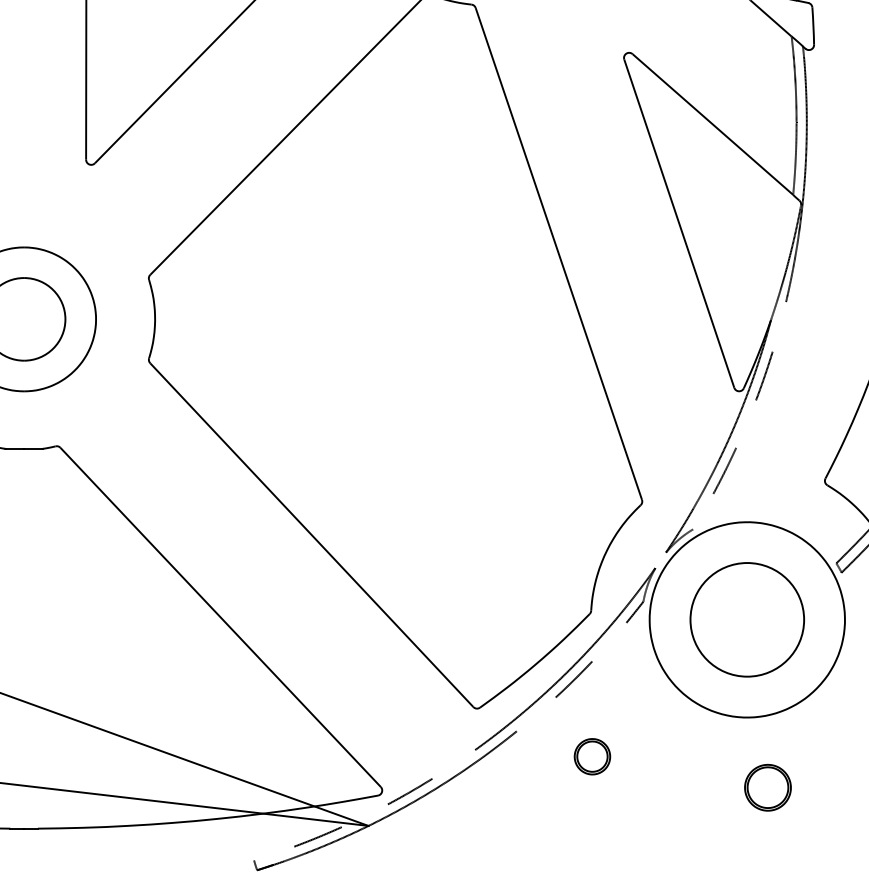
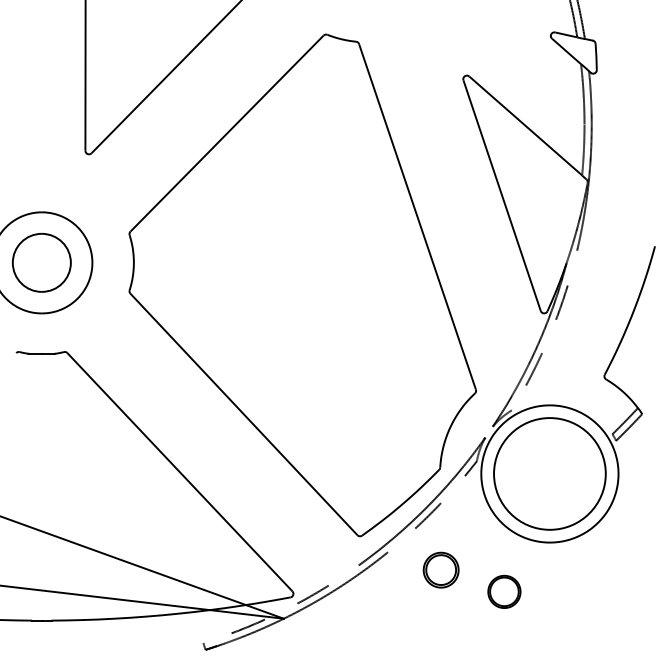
circle: (746, 619) -> (549, 473), size x1.4
part: (591, 755) -> (440, 569), size x1.4
part: (768, 787) -> (504, 591), moved

